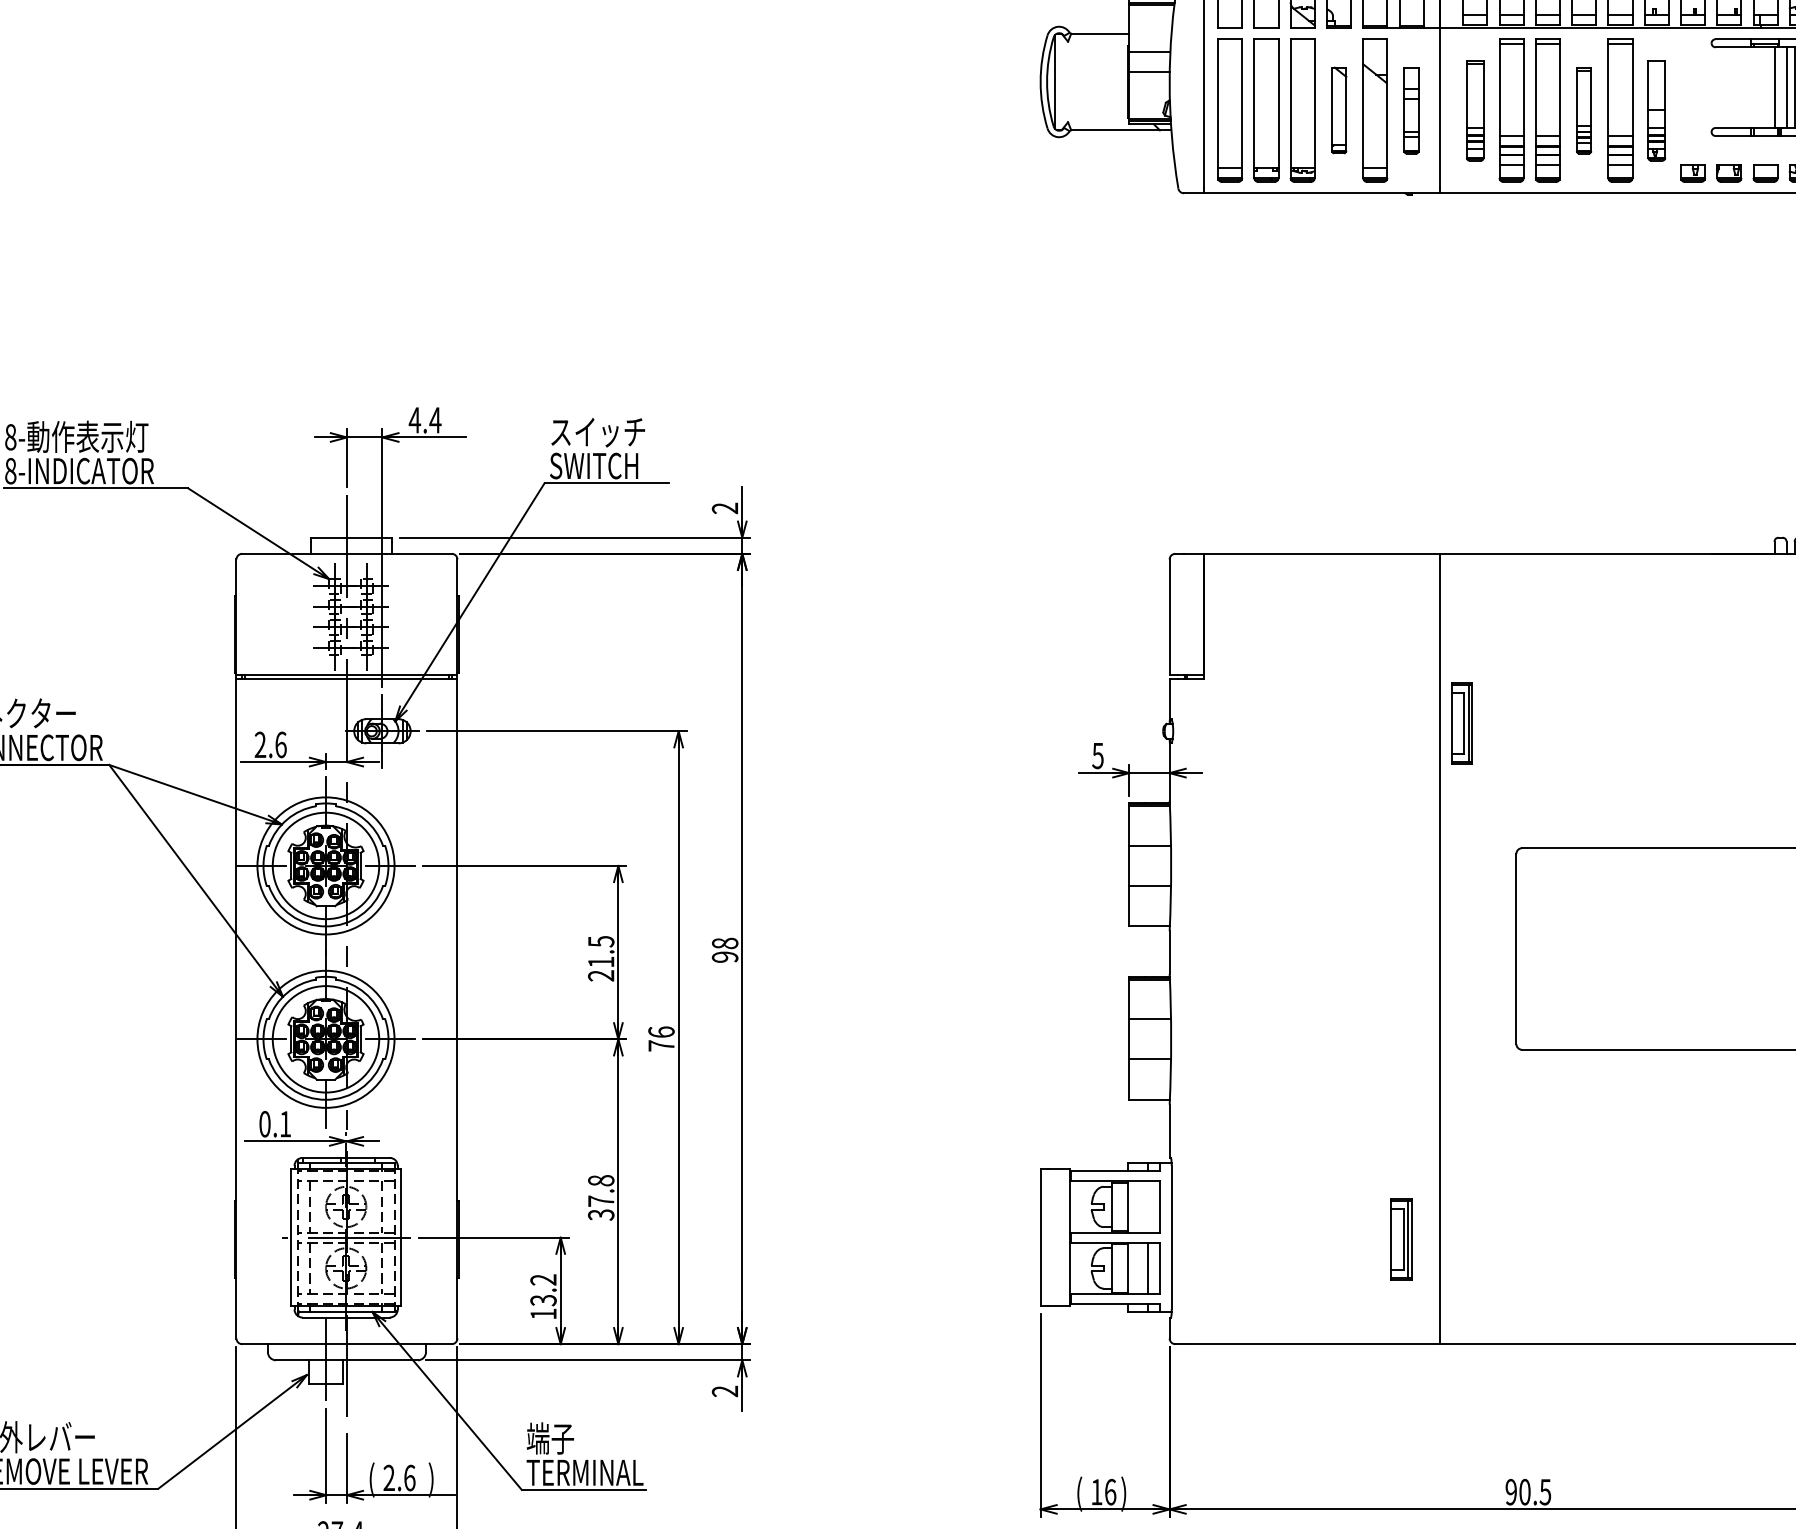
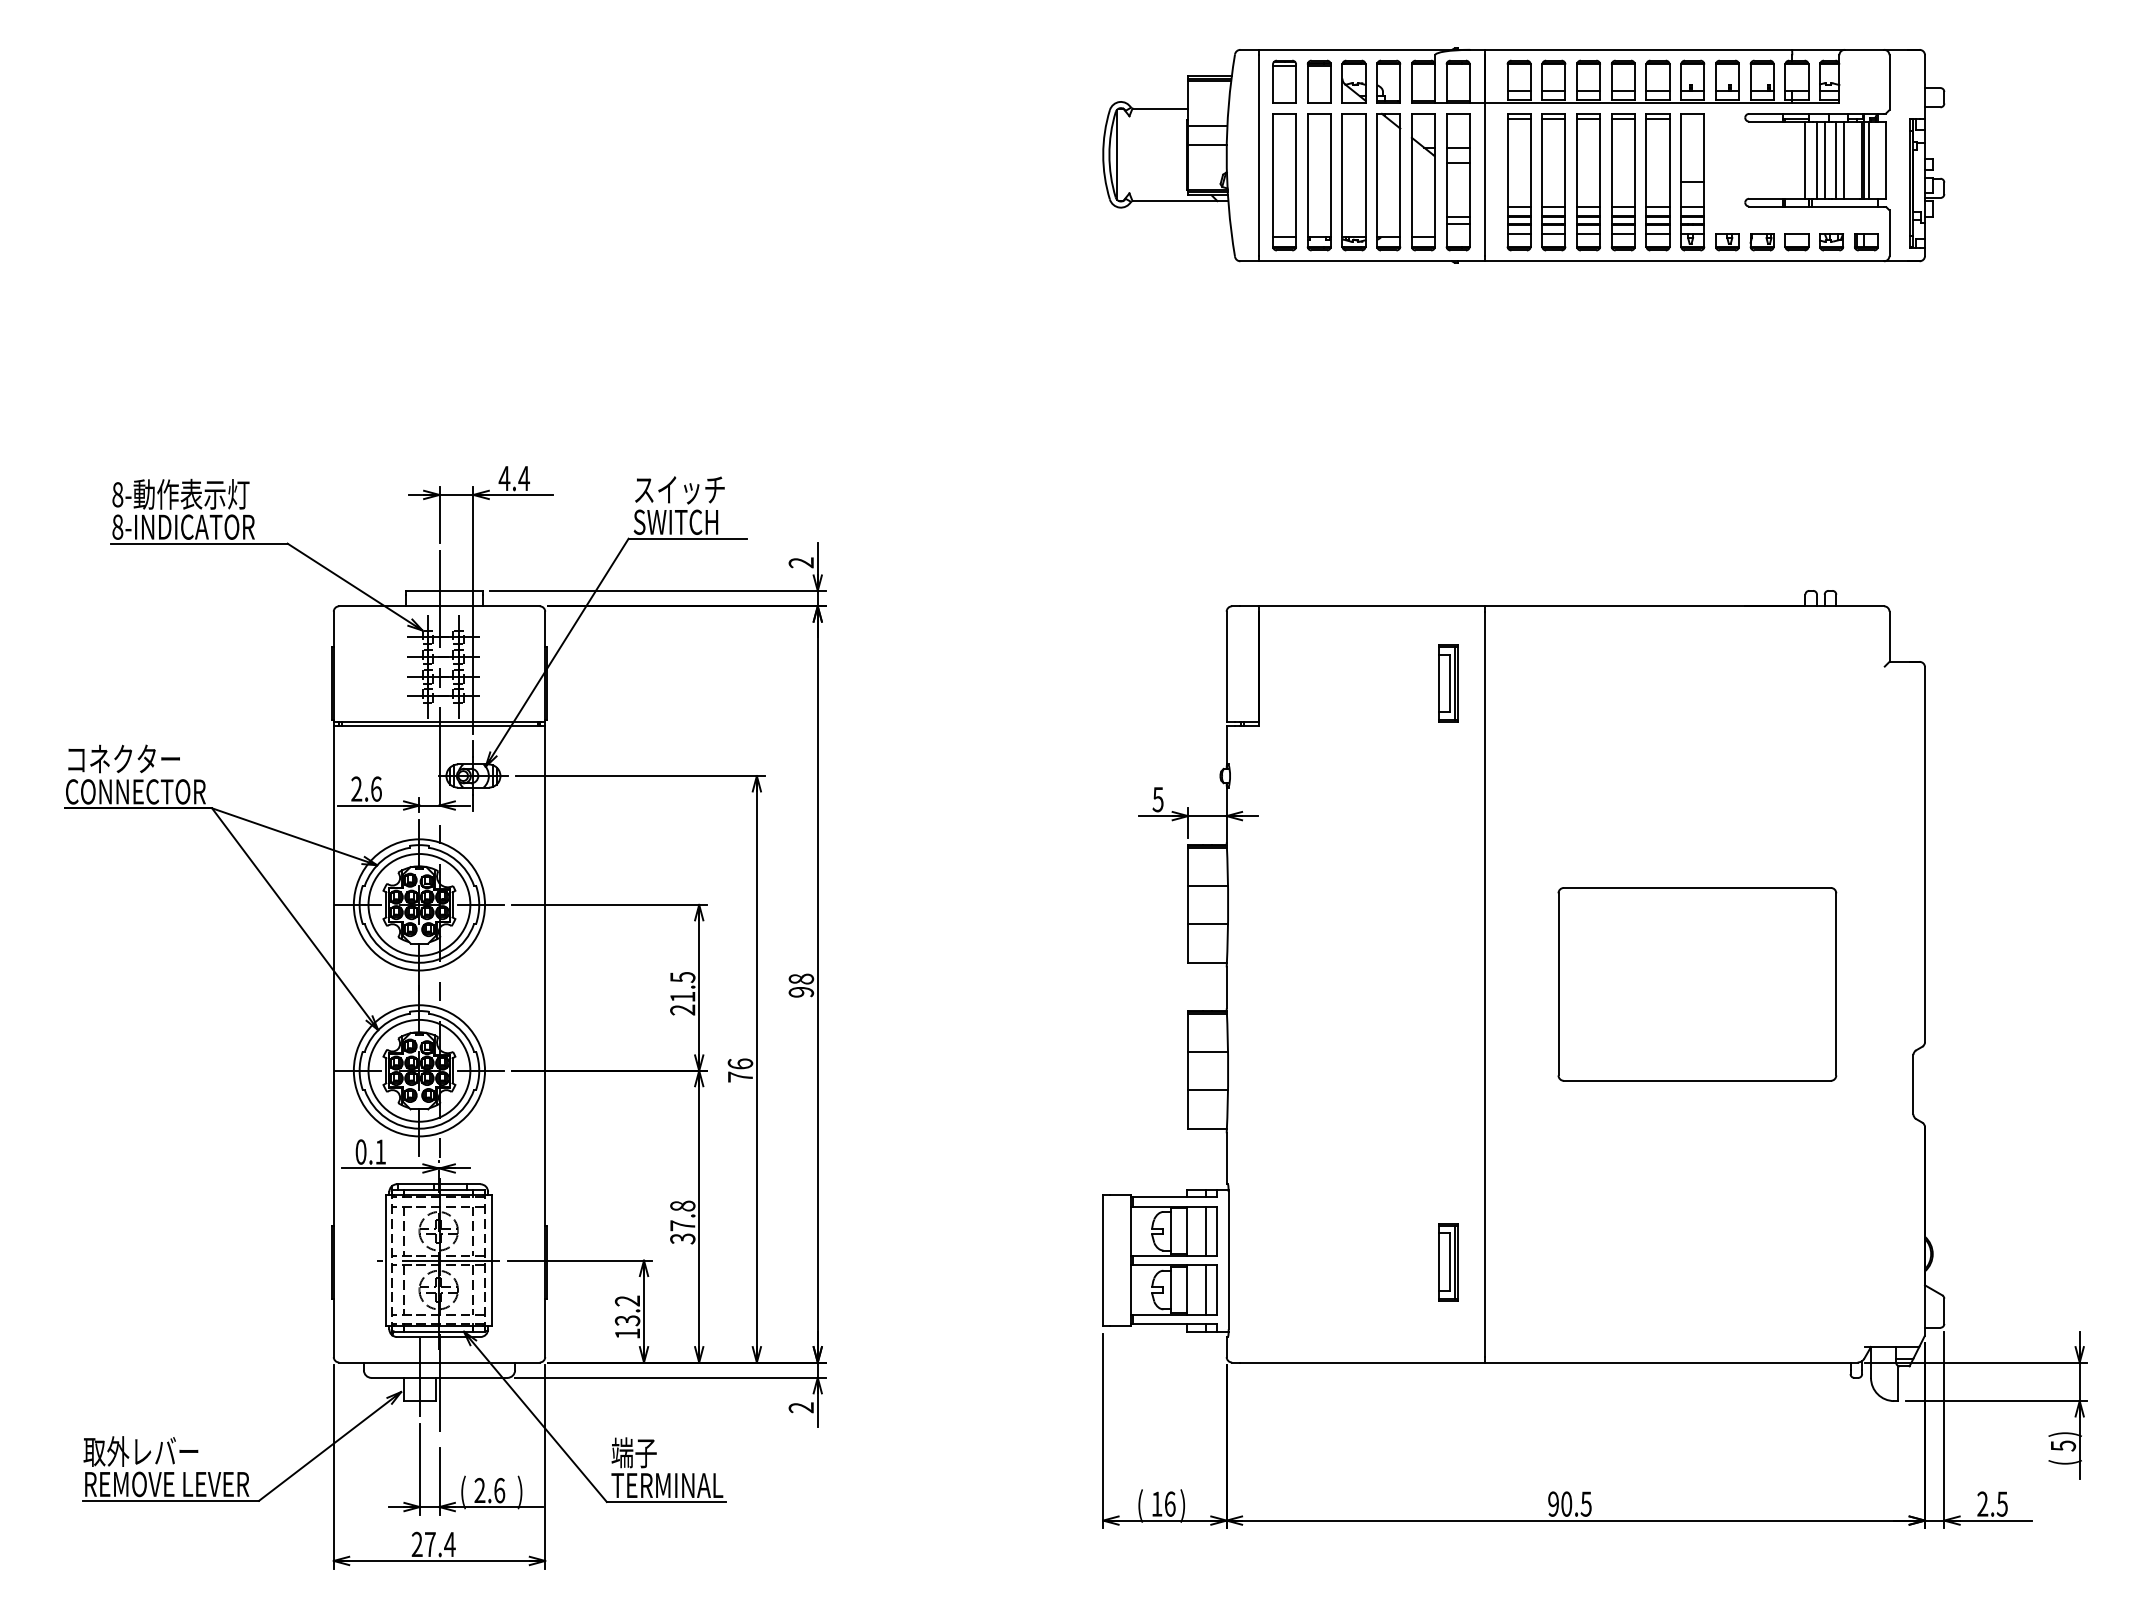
part: (1338, 109) -> (1388, 181), size x1.67
part: (1410, 110) -> (1457, 182), size x1.67
part: (1474, 110) -> (1518, 182), size x1.43
part: (1583, 110) -> (1622, 182), size x1.67
part: (1656, 110) -> (1692, 182), size x1.43
part: (1462, 723) -> (1448, 683), moved
line: (1147, 1206) -> (1205, 1230), added

